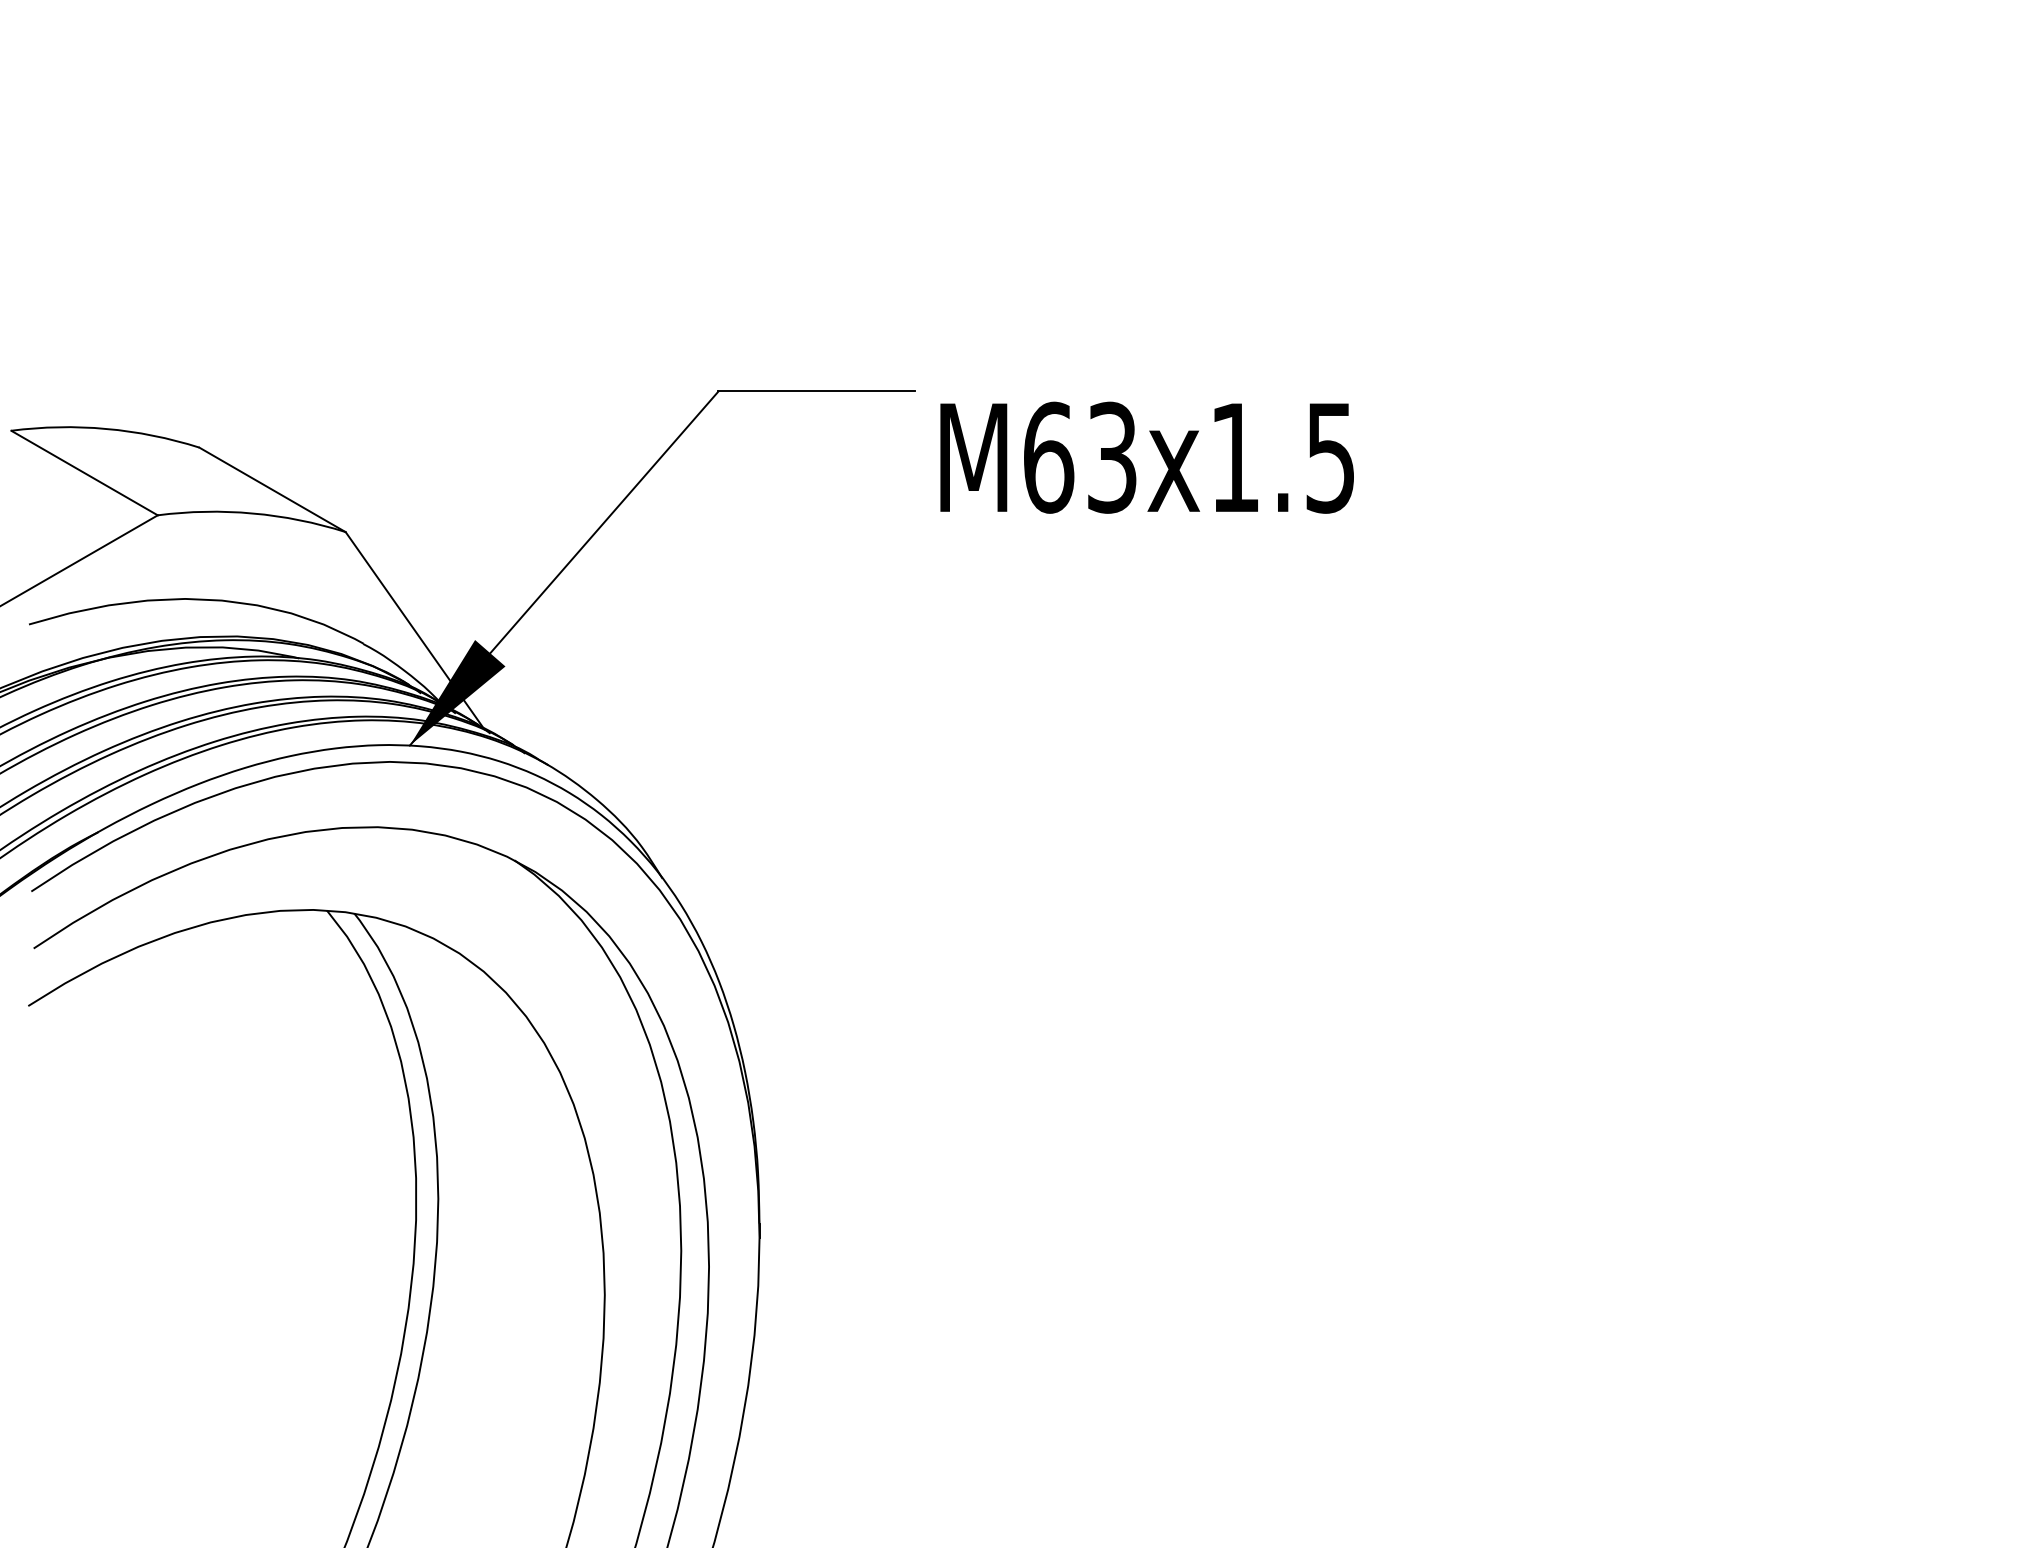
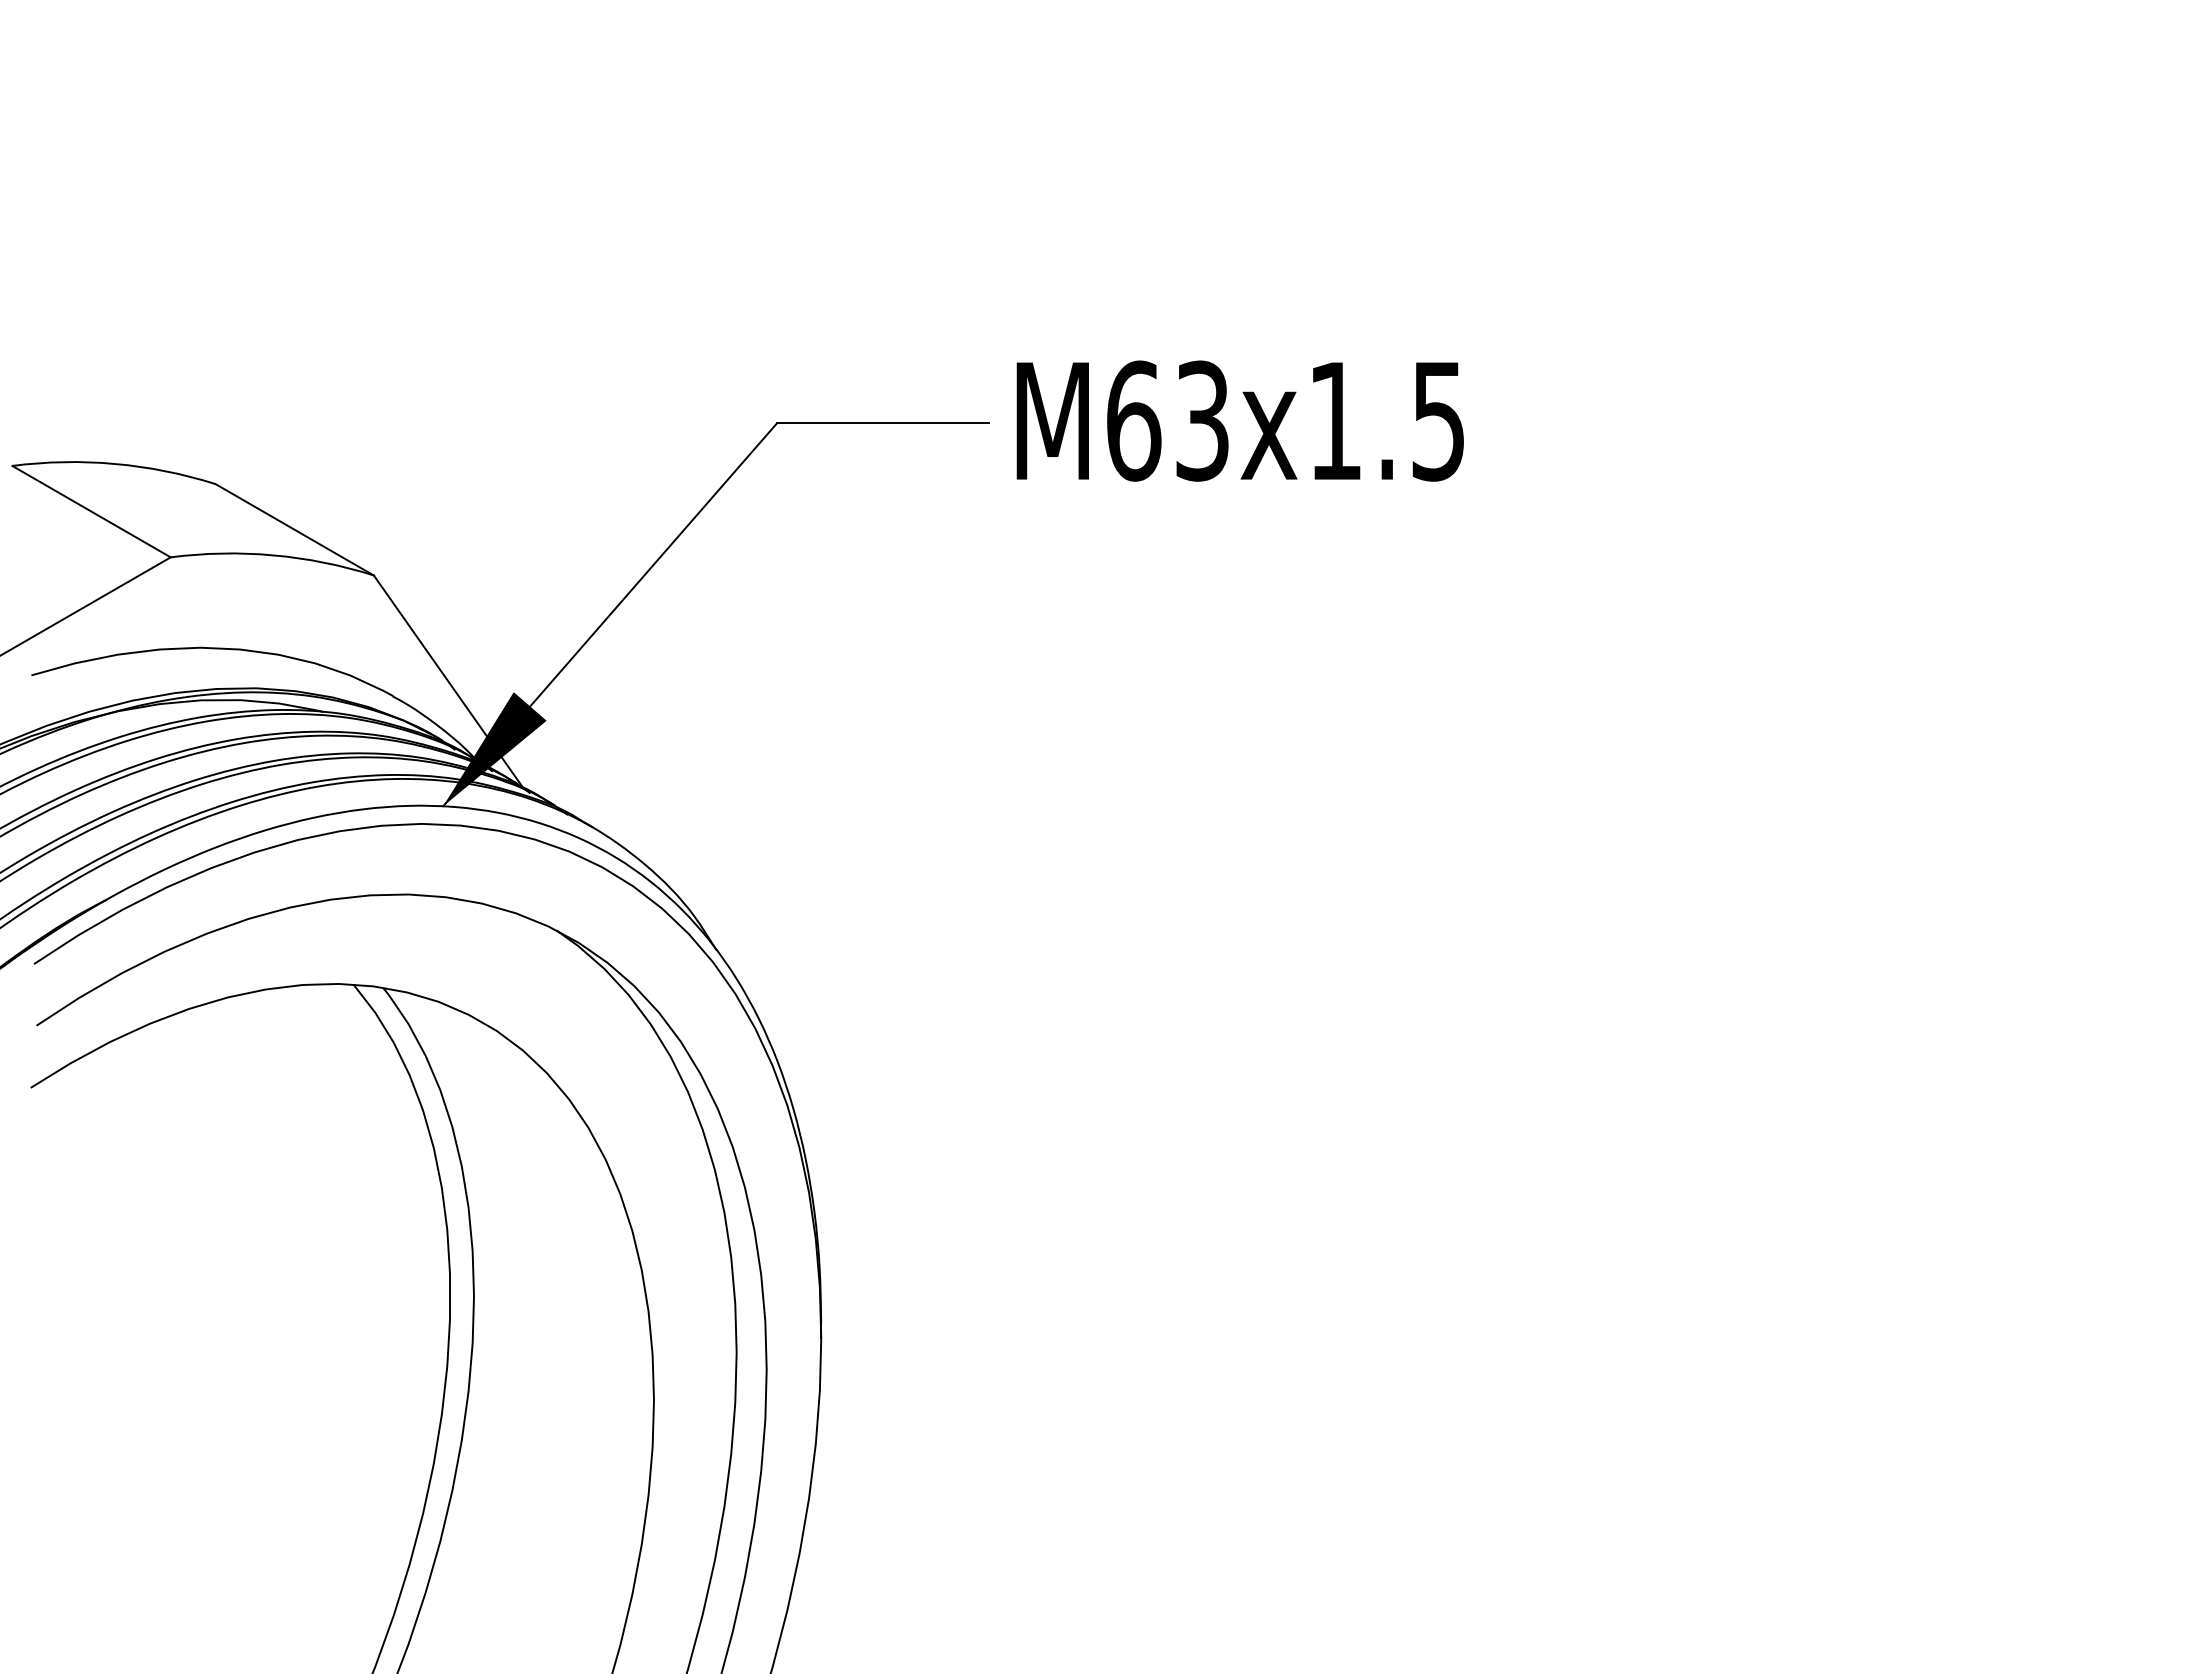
text: (1146, 457) -> (1239, 420), moved

